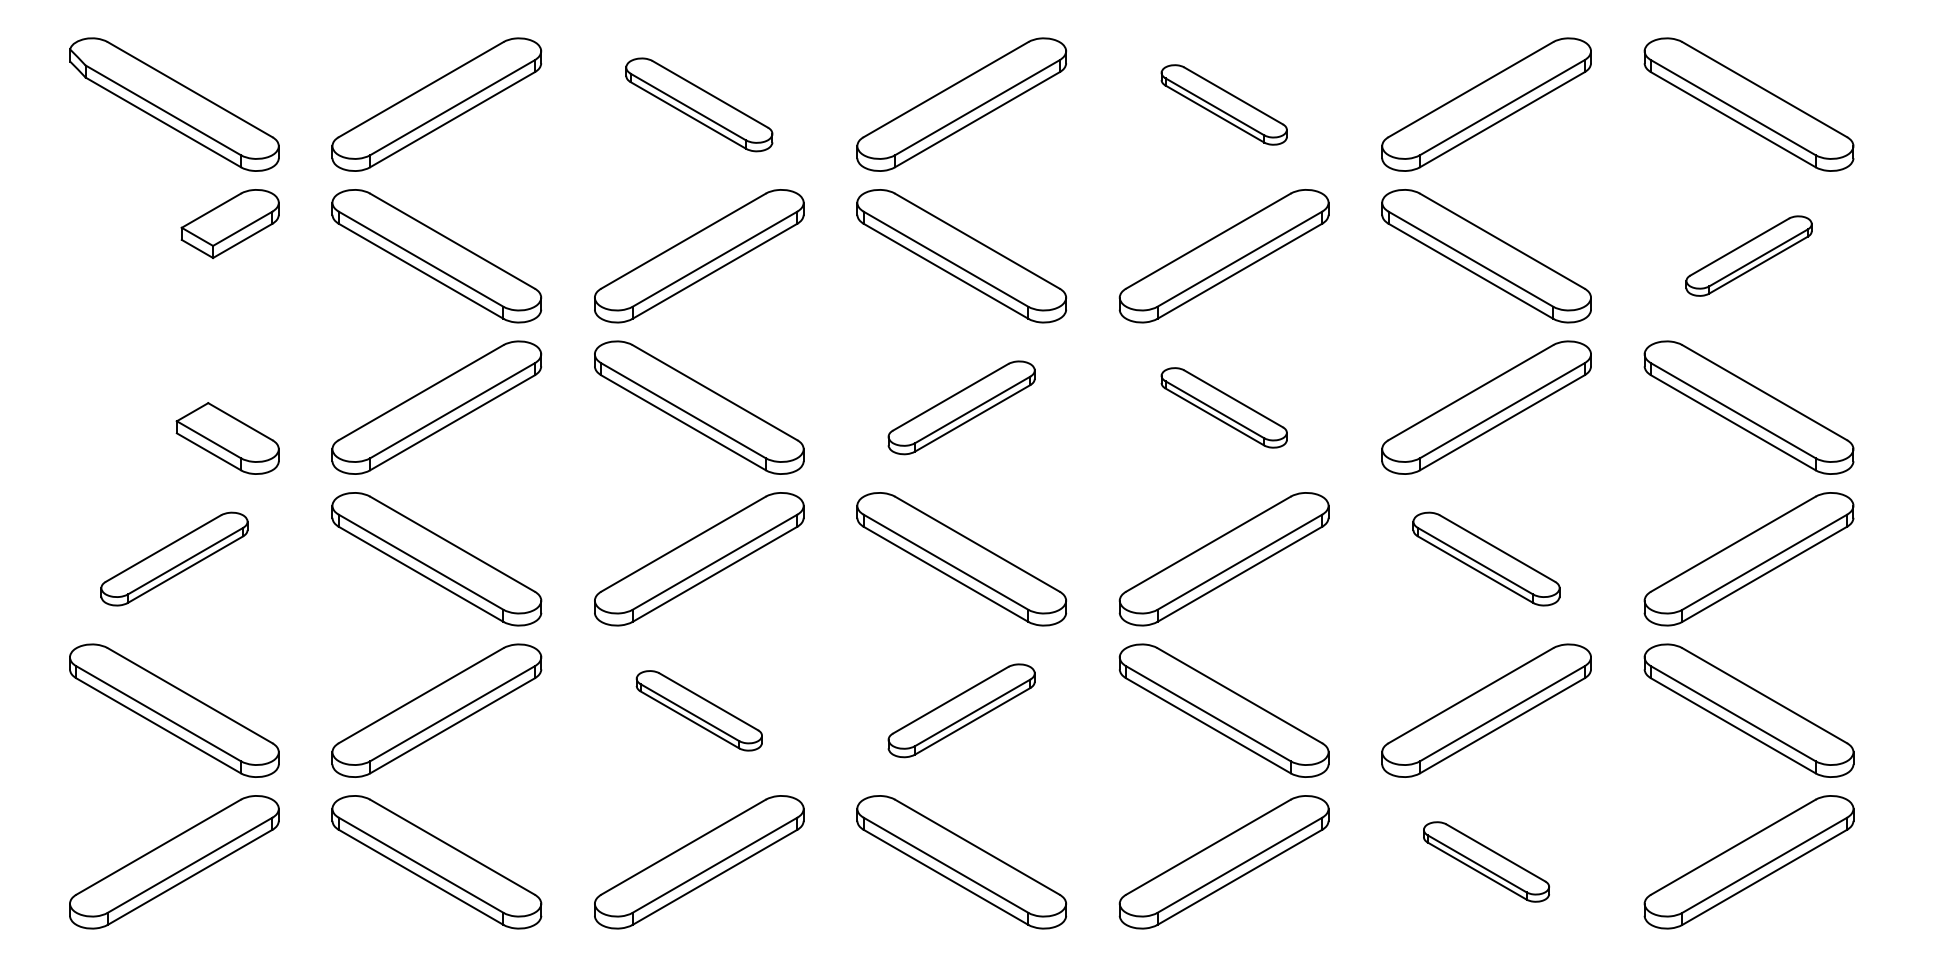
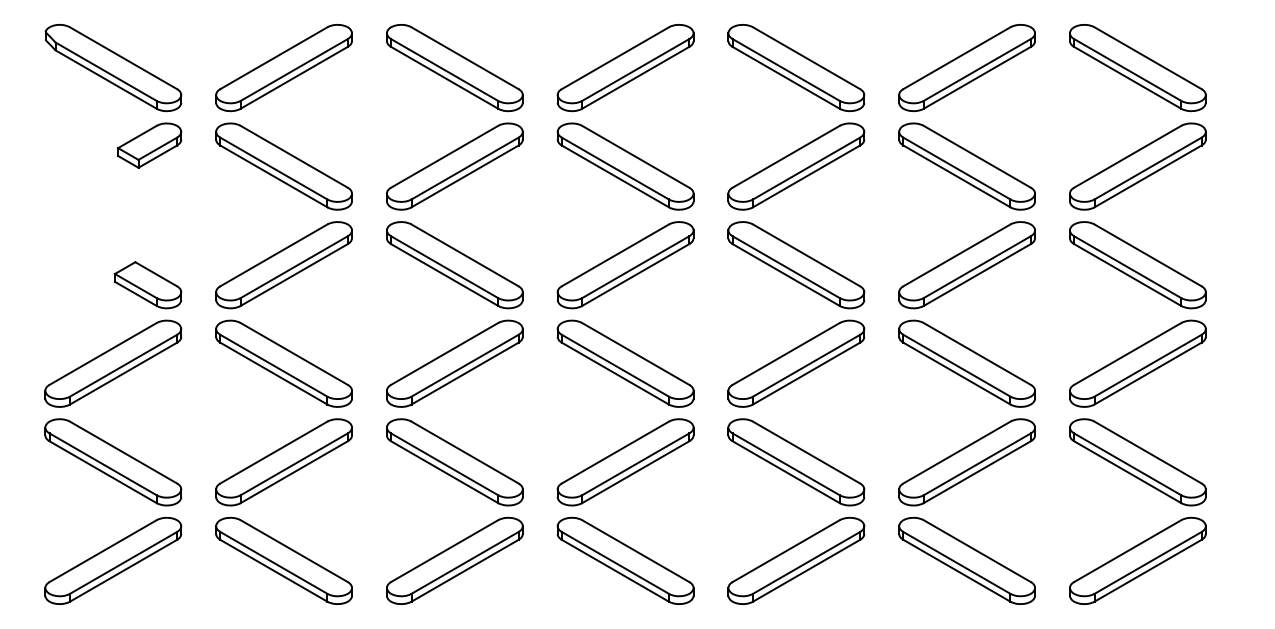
part: (698, 105) -> (454, 68), size x1.43
part: (1224, 105) -> (796, 68), size x1.67
part: (1748, 256) -> (1137, 166), size x1.67
part: (961, 408) -> (625, 265), size x1.43
part: (1224, 408) -> (796, 265), size x1.67
part: (174, 558) -> (113, 363), size x1.43
part: (1485, 558) -> (966, 363), size x1.43
part: (698, 710) -> (454, 462), size x1.67
part: (961, 710) -> (625, 462), size x1.43
part: (1485, 861) -> (966, 560), size x1.67

